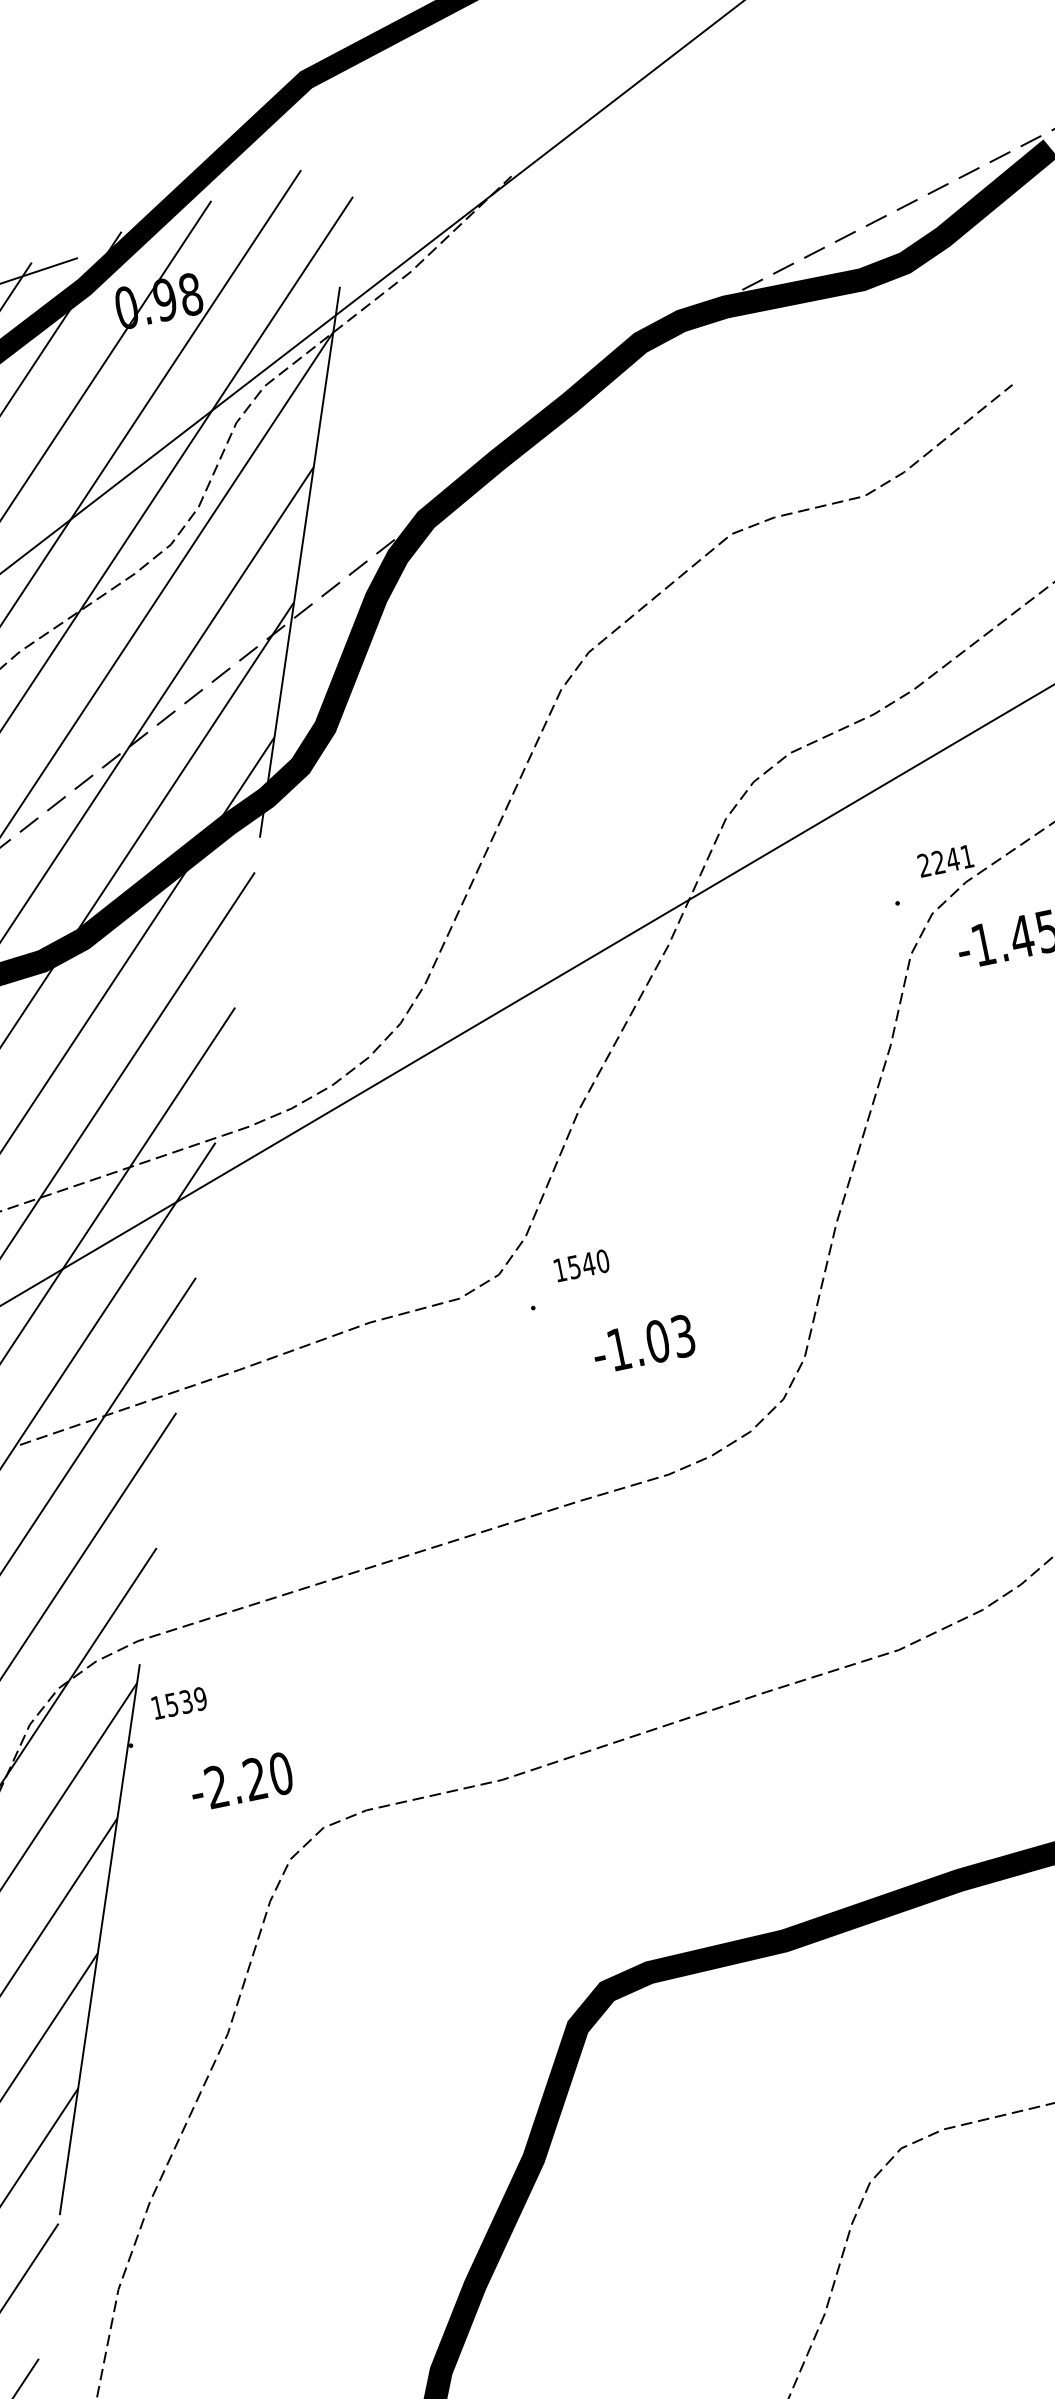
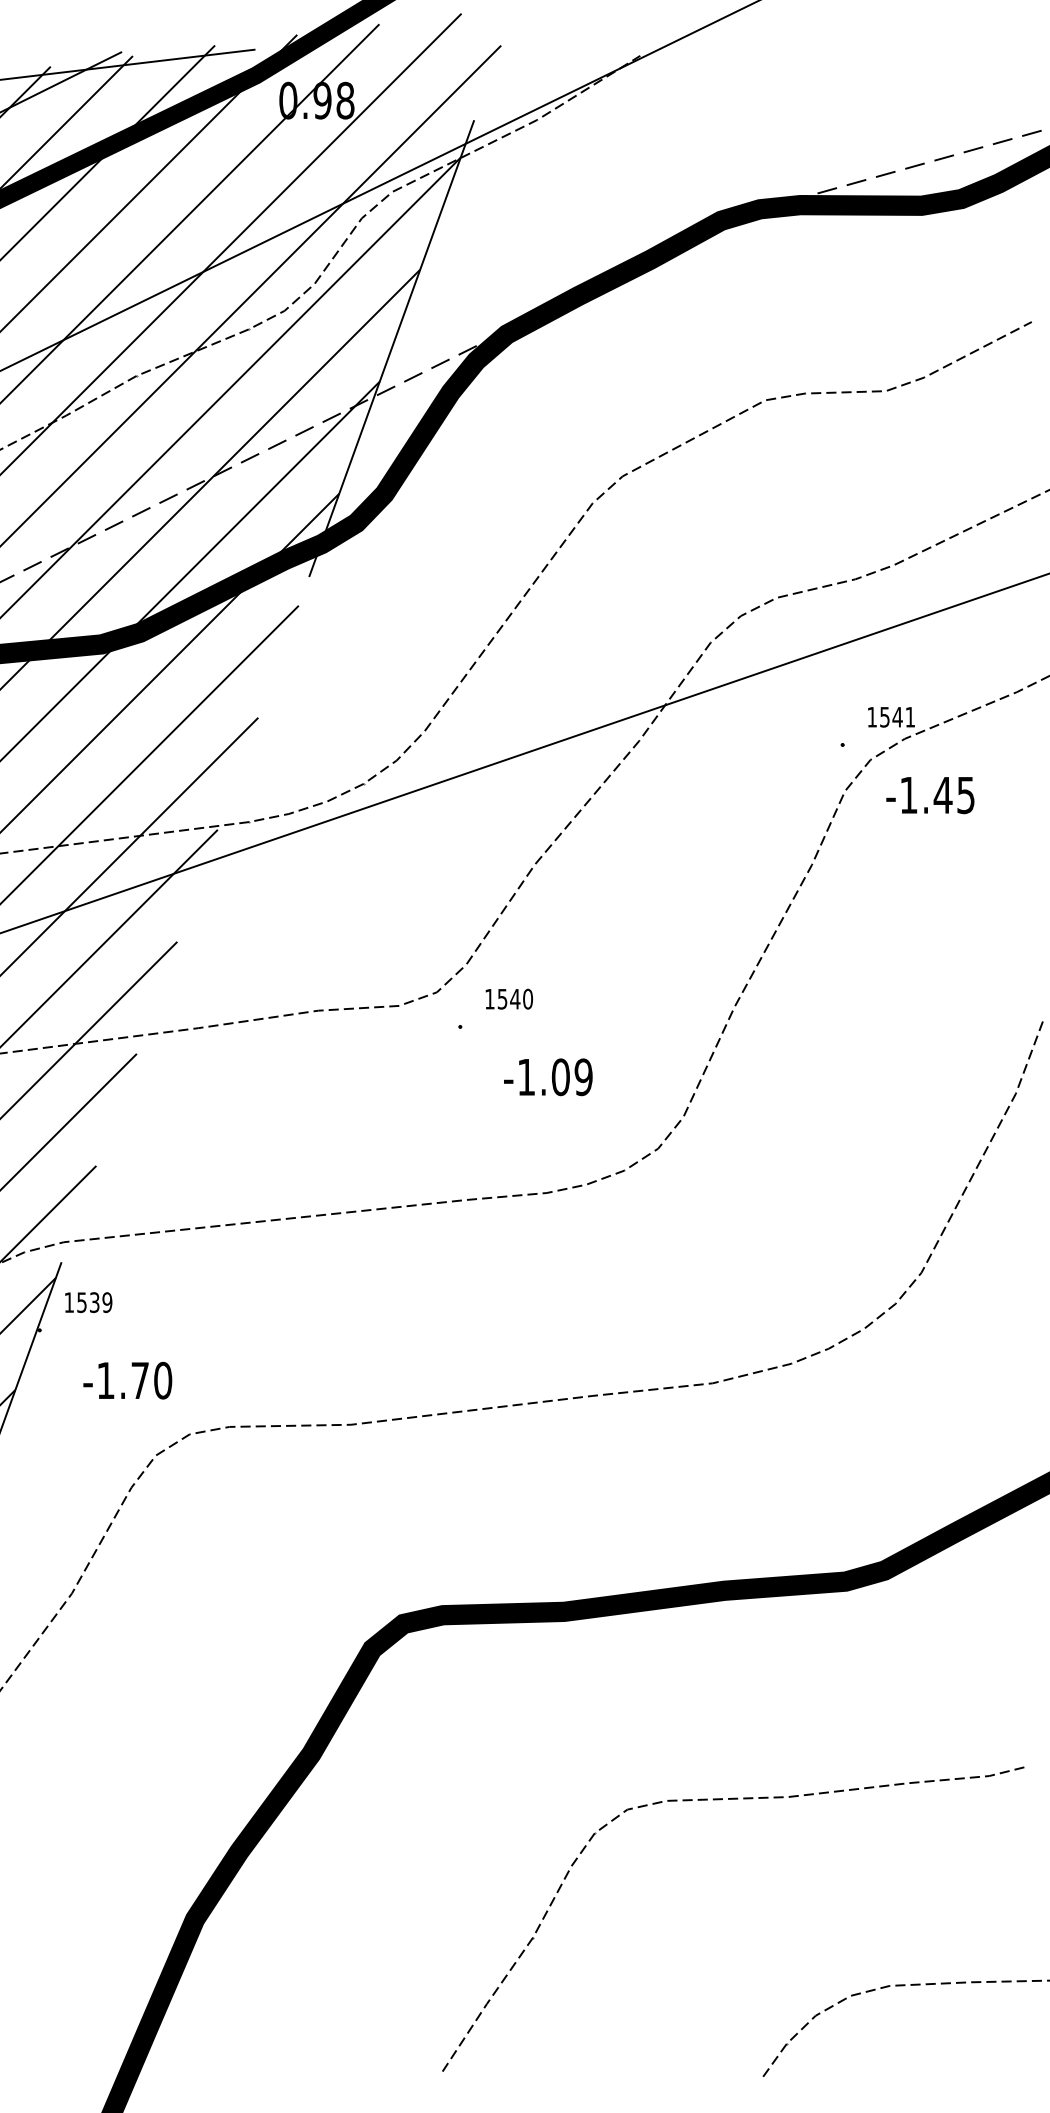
text: (931, 863) -> (878, 716), 2241 -> 1541
text: (683, 1335) -> (583, 1076), -1.03 -> -1.09
text: (235, 1781) -> (122, 1379), -2.20 -> -1.70

